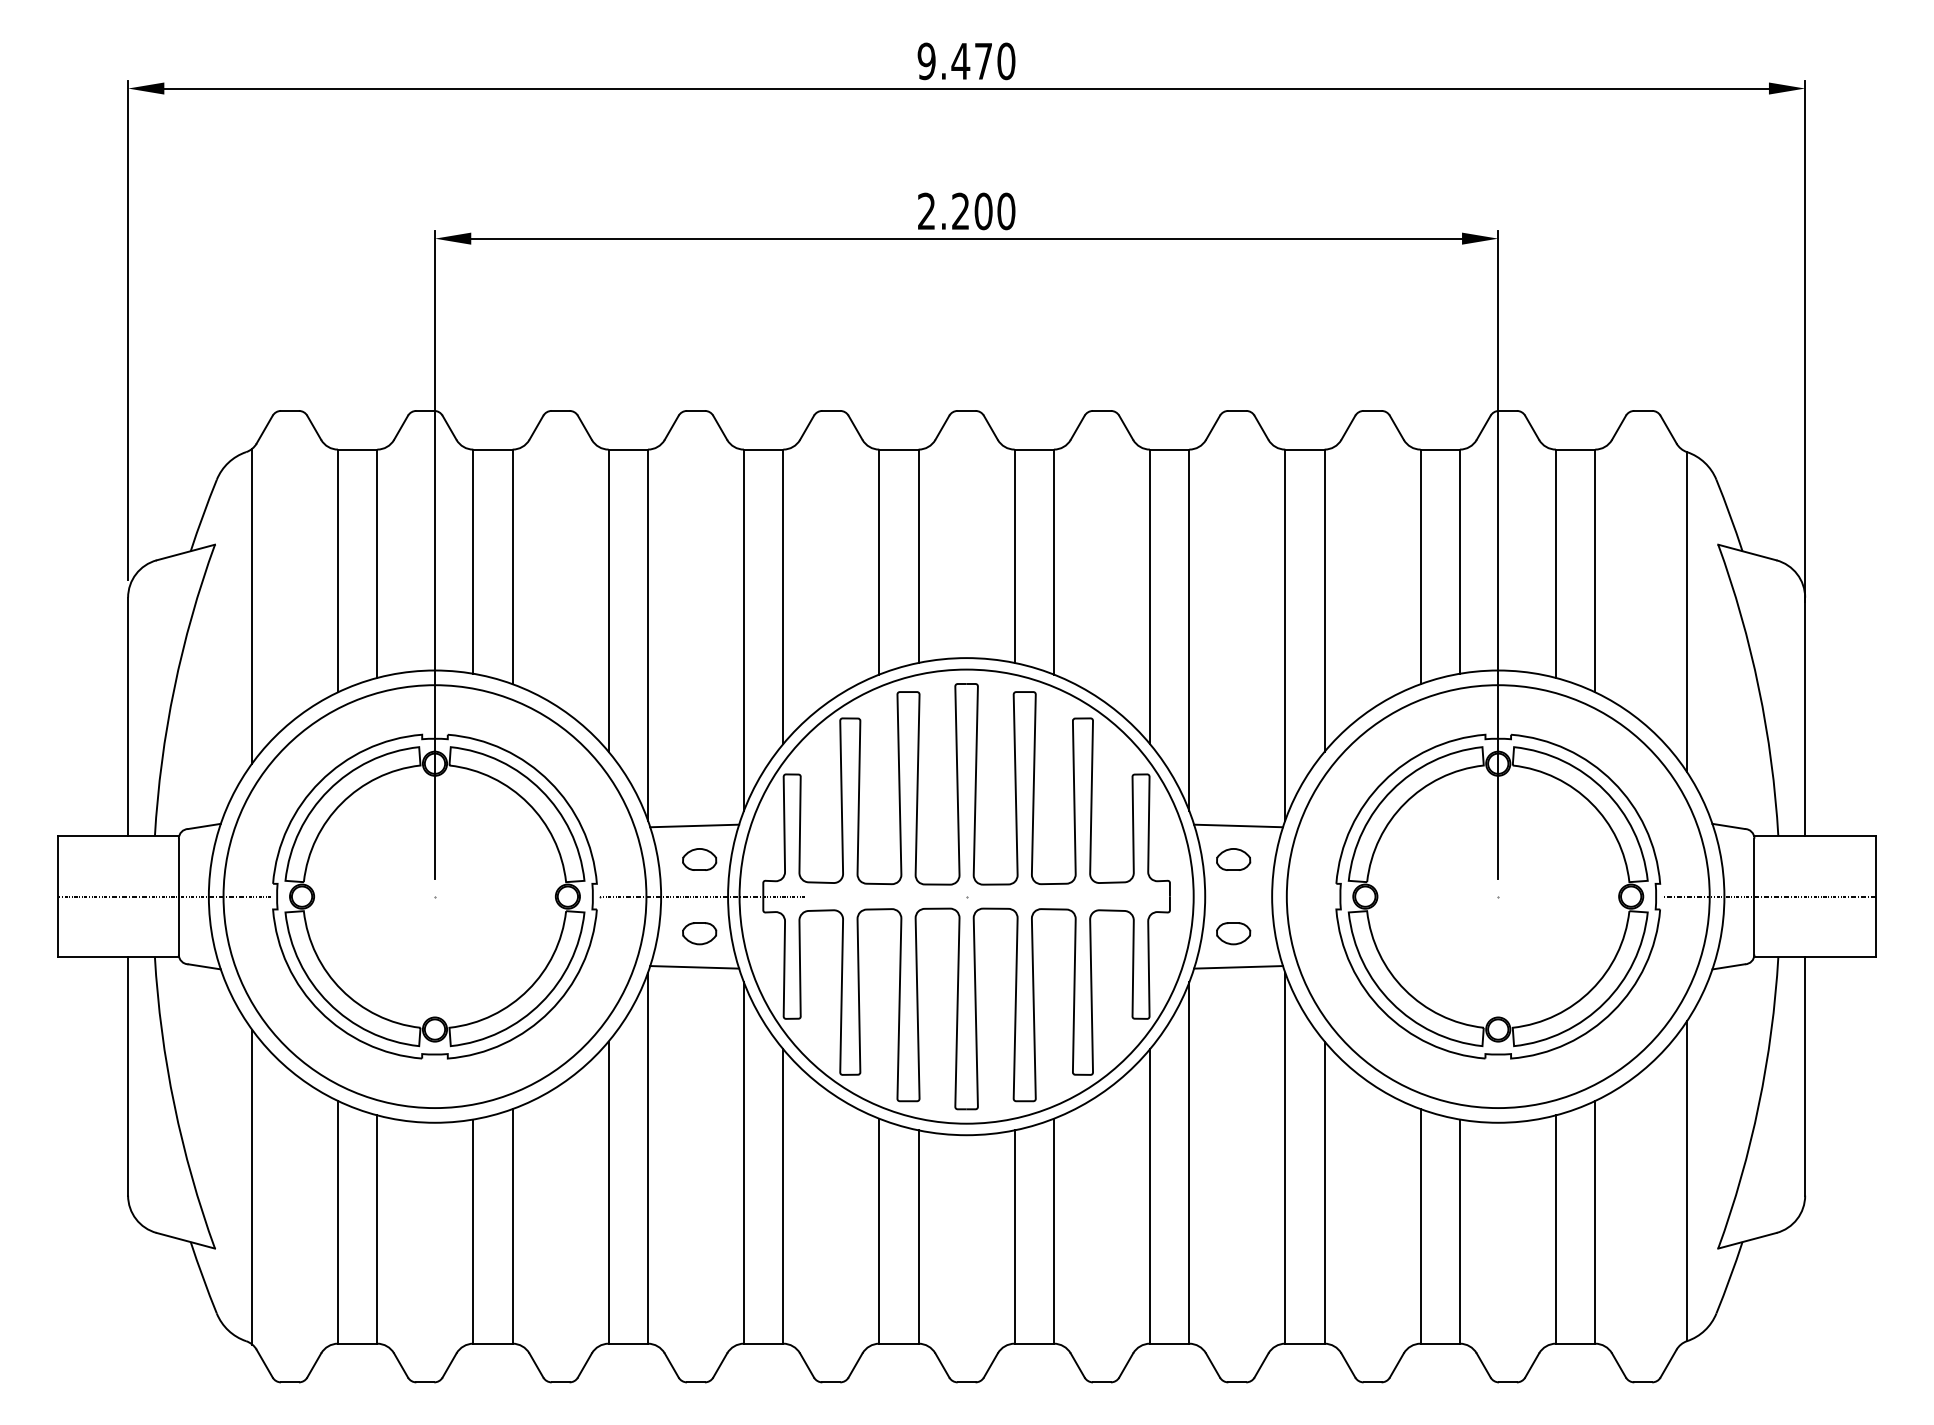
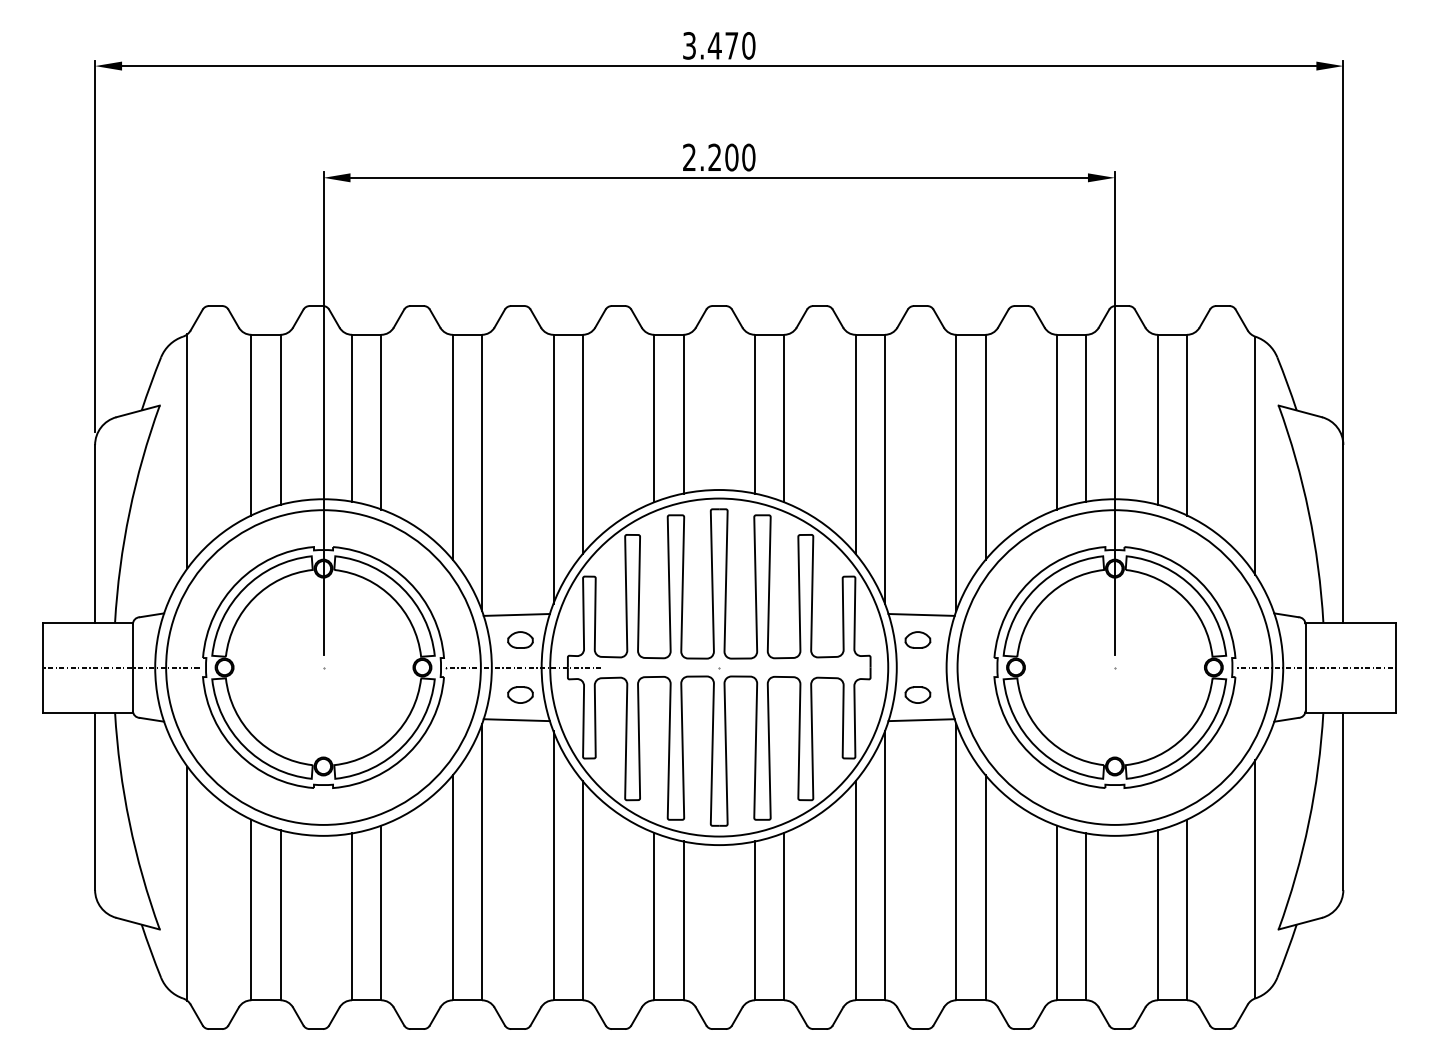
text: (926, 60) -> (689, 45), 9.470 -> 3.470

